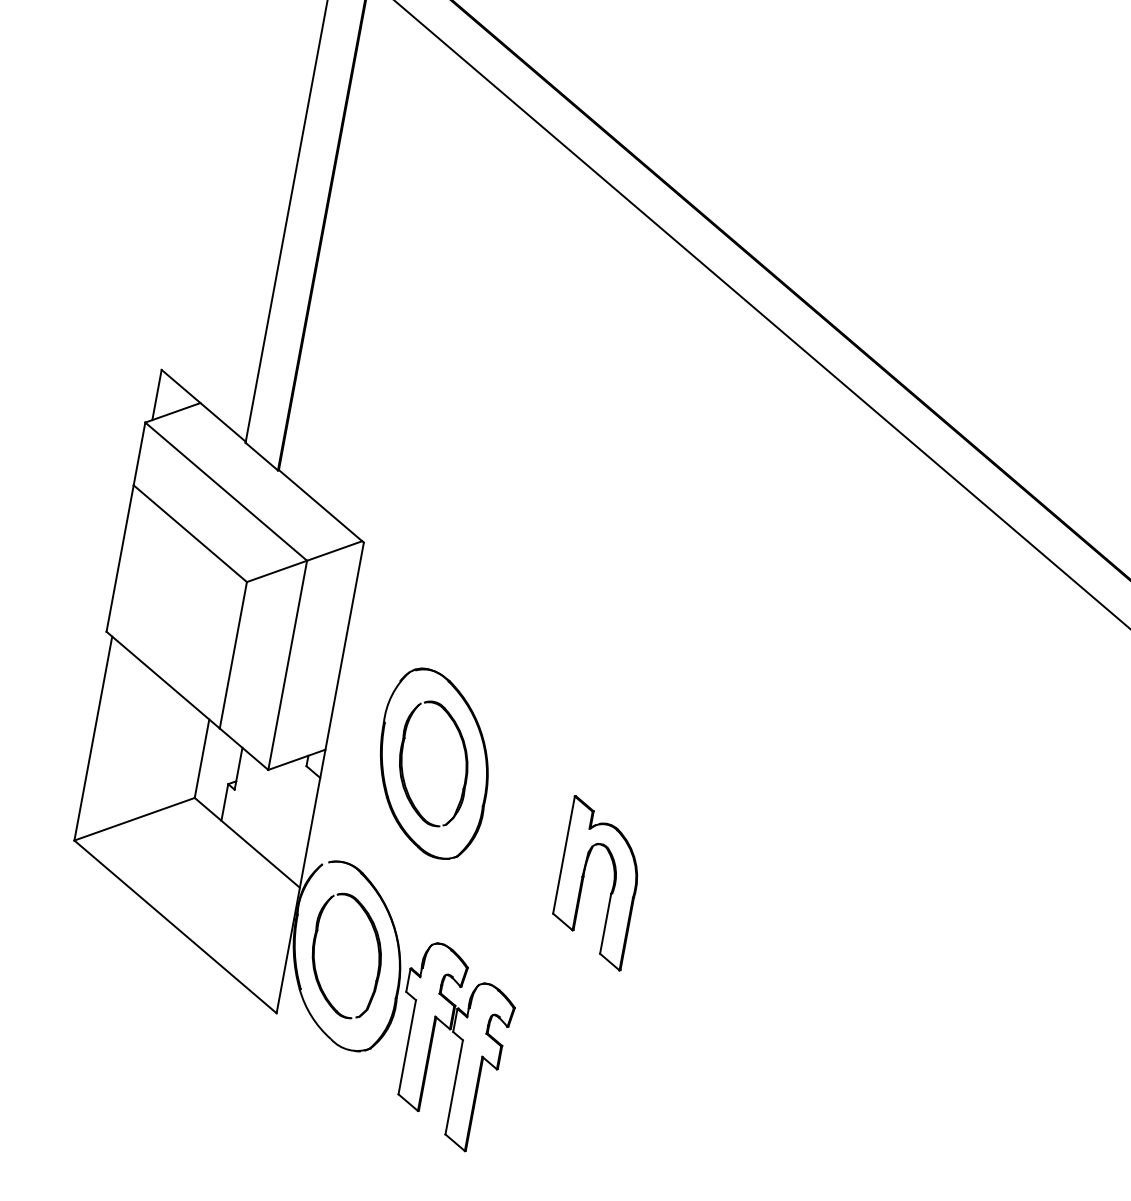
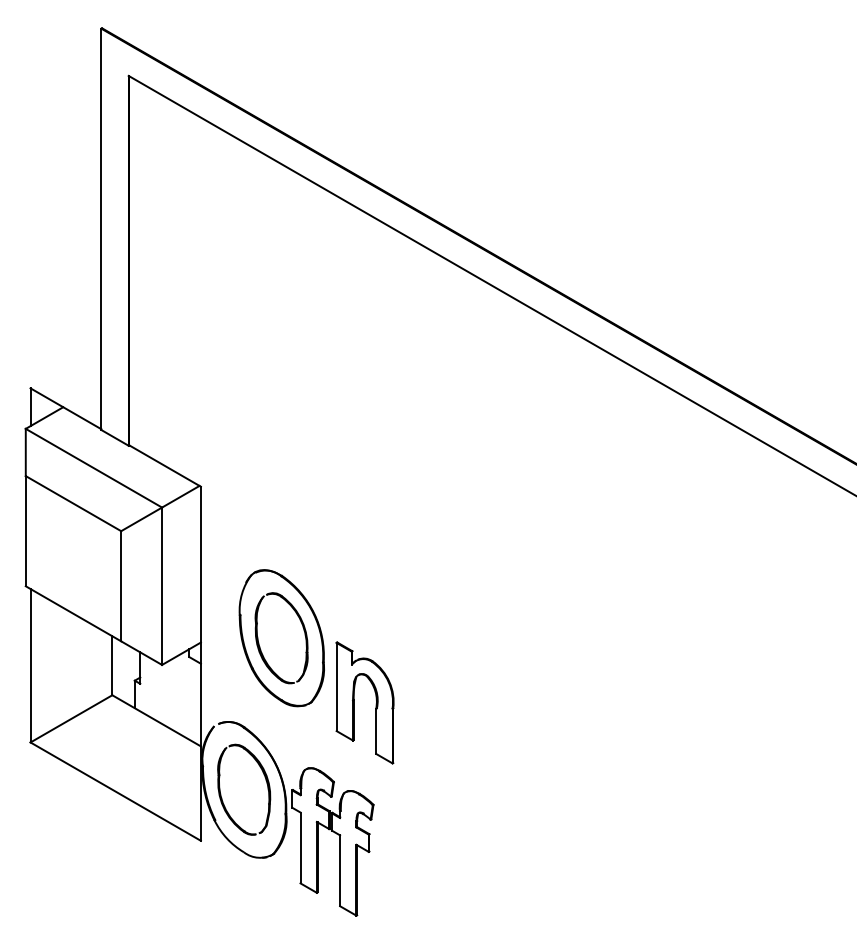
part: (583, 880) -> (354, 702), moved

